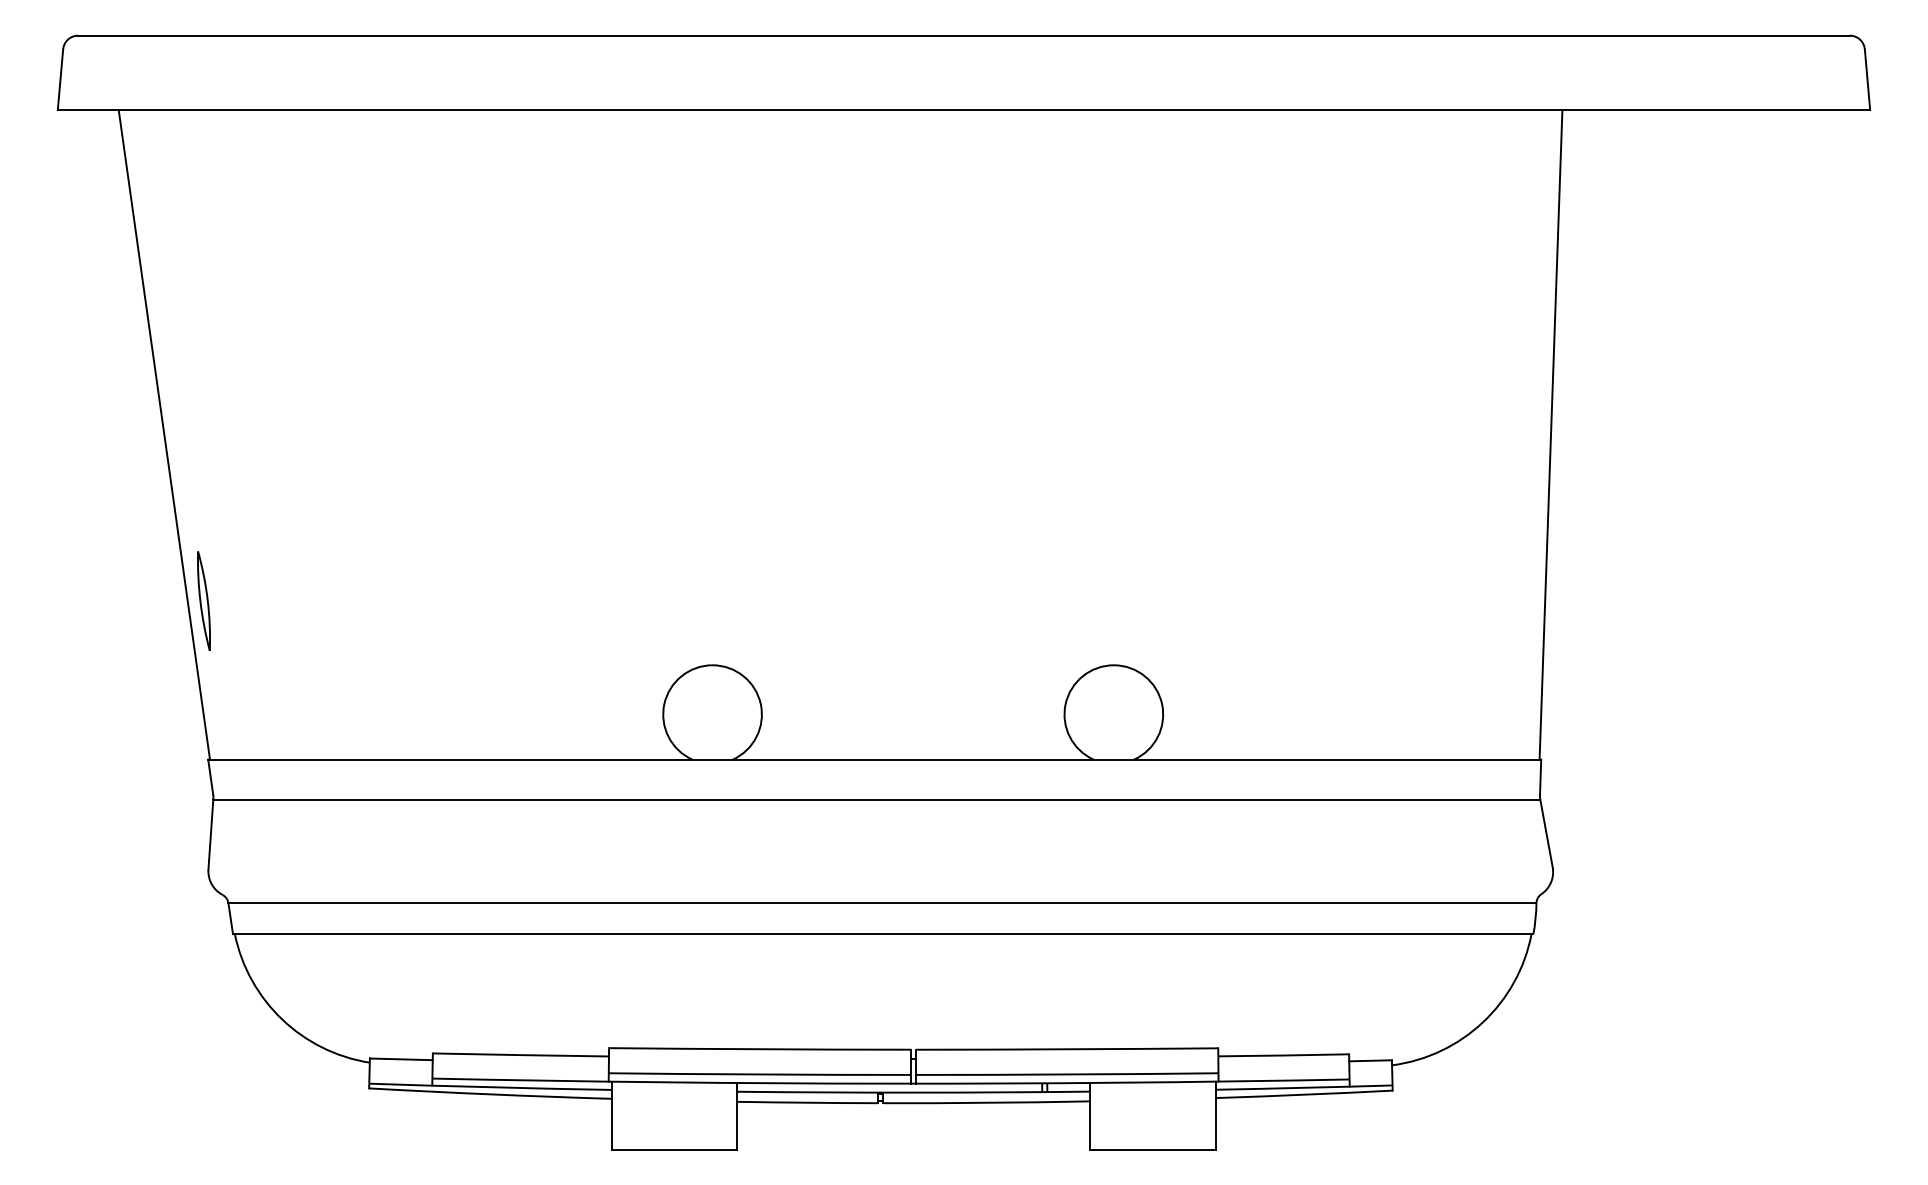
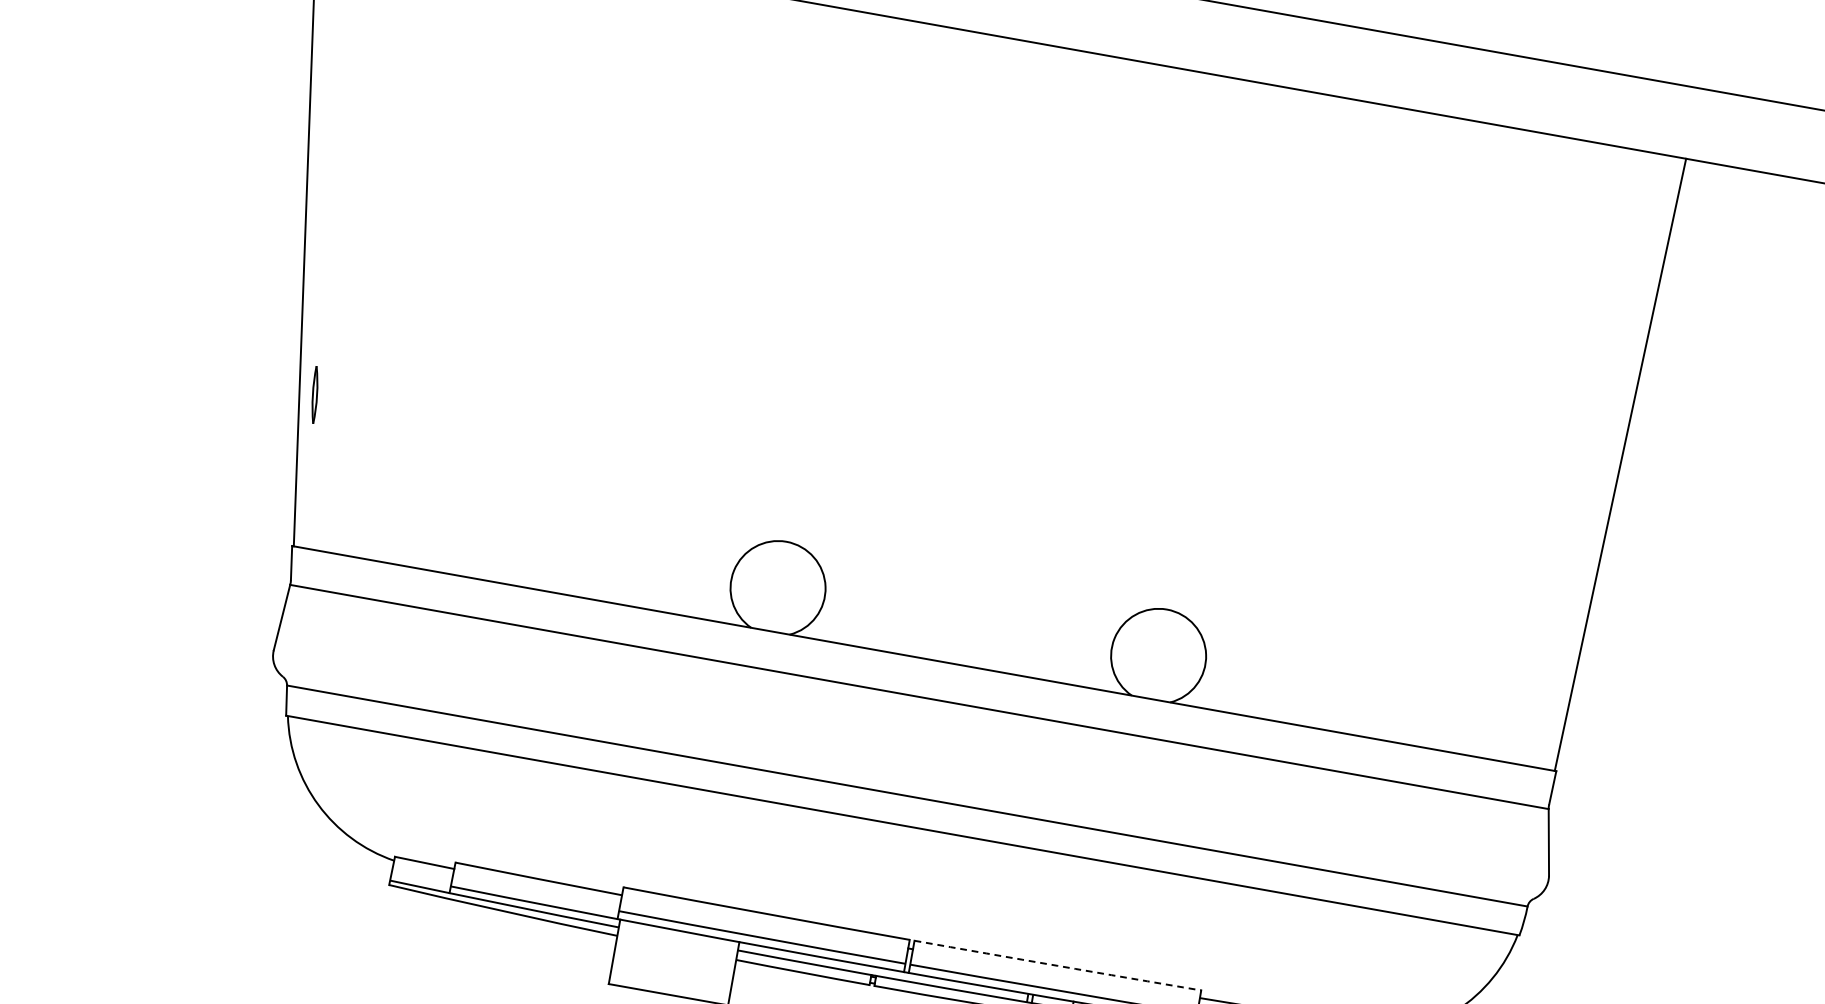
part: (203, 600) -> (314, 394), size x0.6
arc: (1067, 1049) -> (1058, 966), solid -> dashed

